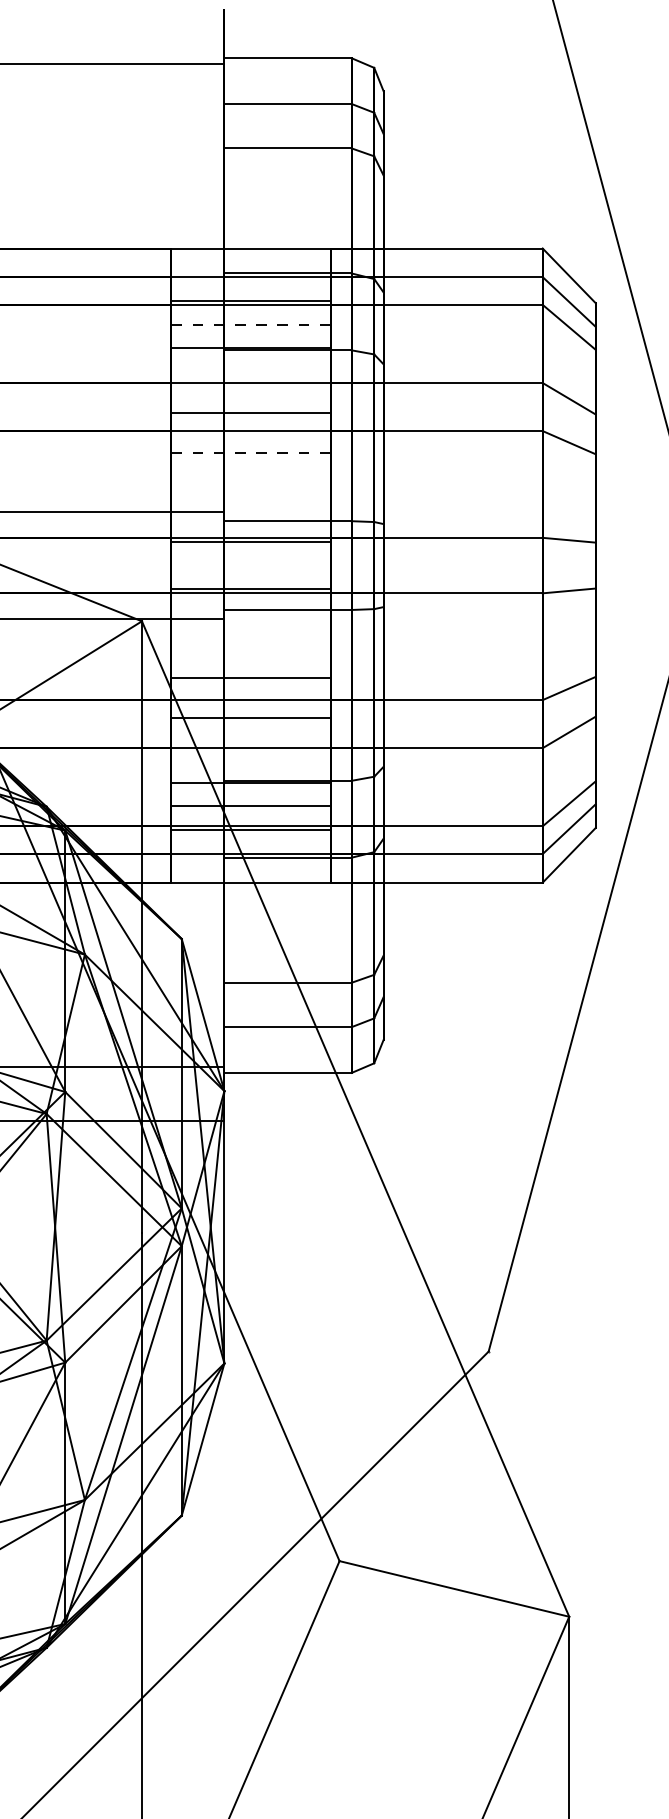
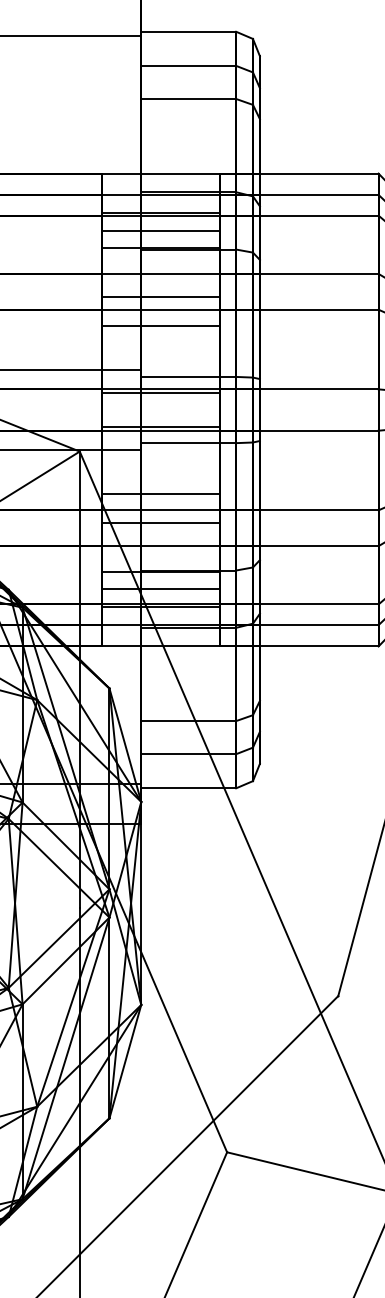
line: (250, 325) -> (160, 231), dashed -> solid
line: (250, 453) -> (160, 326), dashed -> solid

